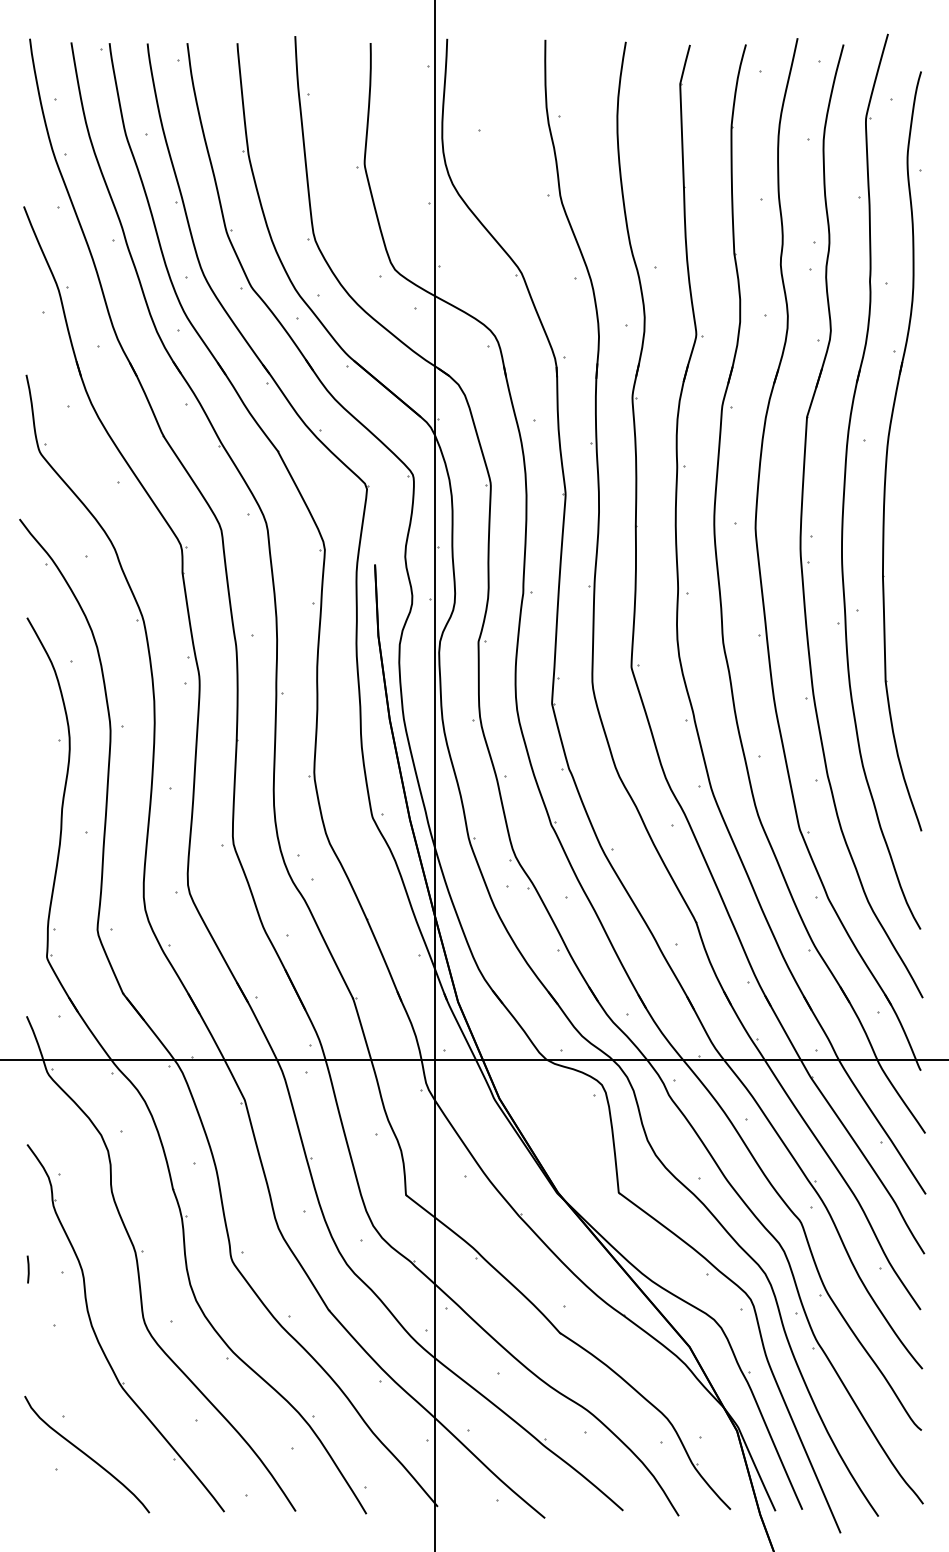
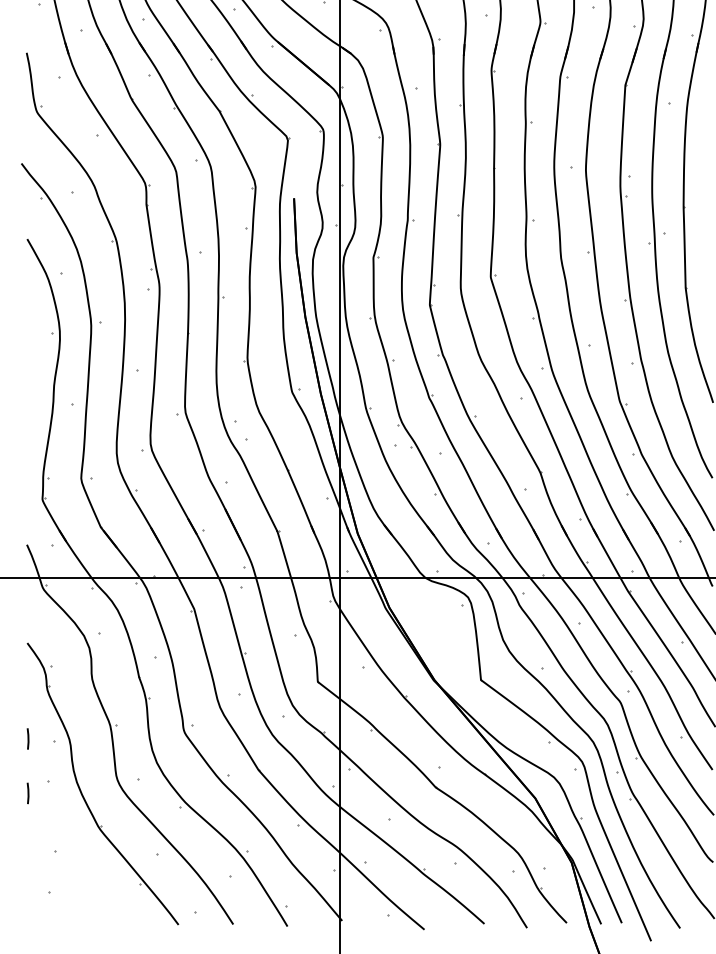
line: (27, 1340) -> (27, 793), added
curve: (87, 1454) -> (73, 880), removed

